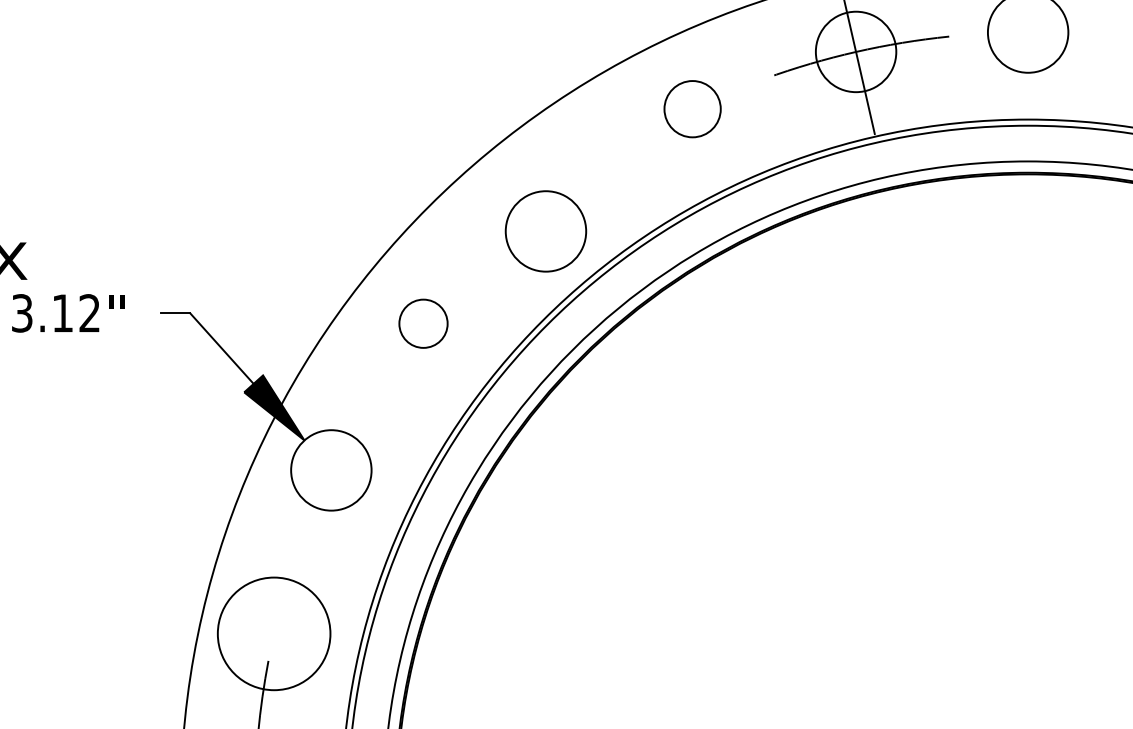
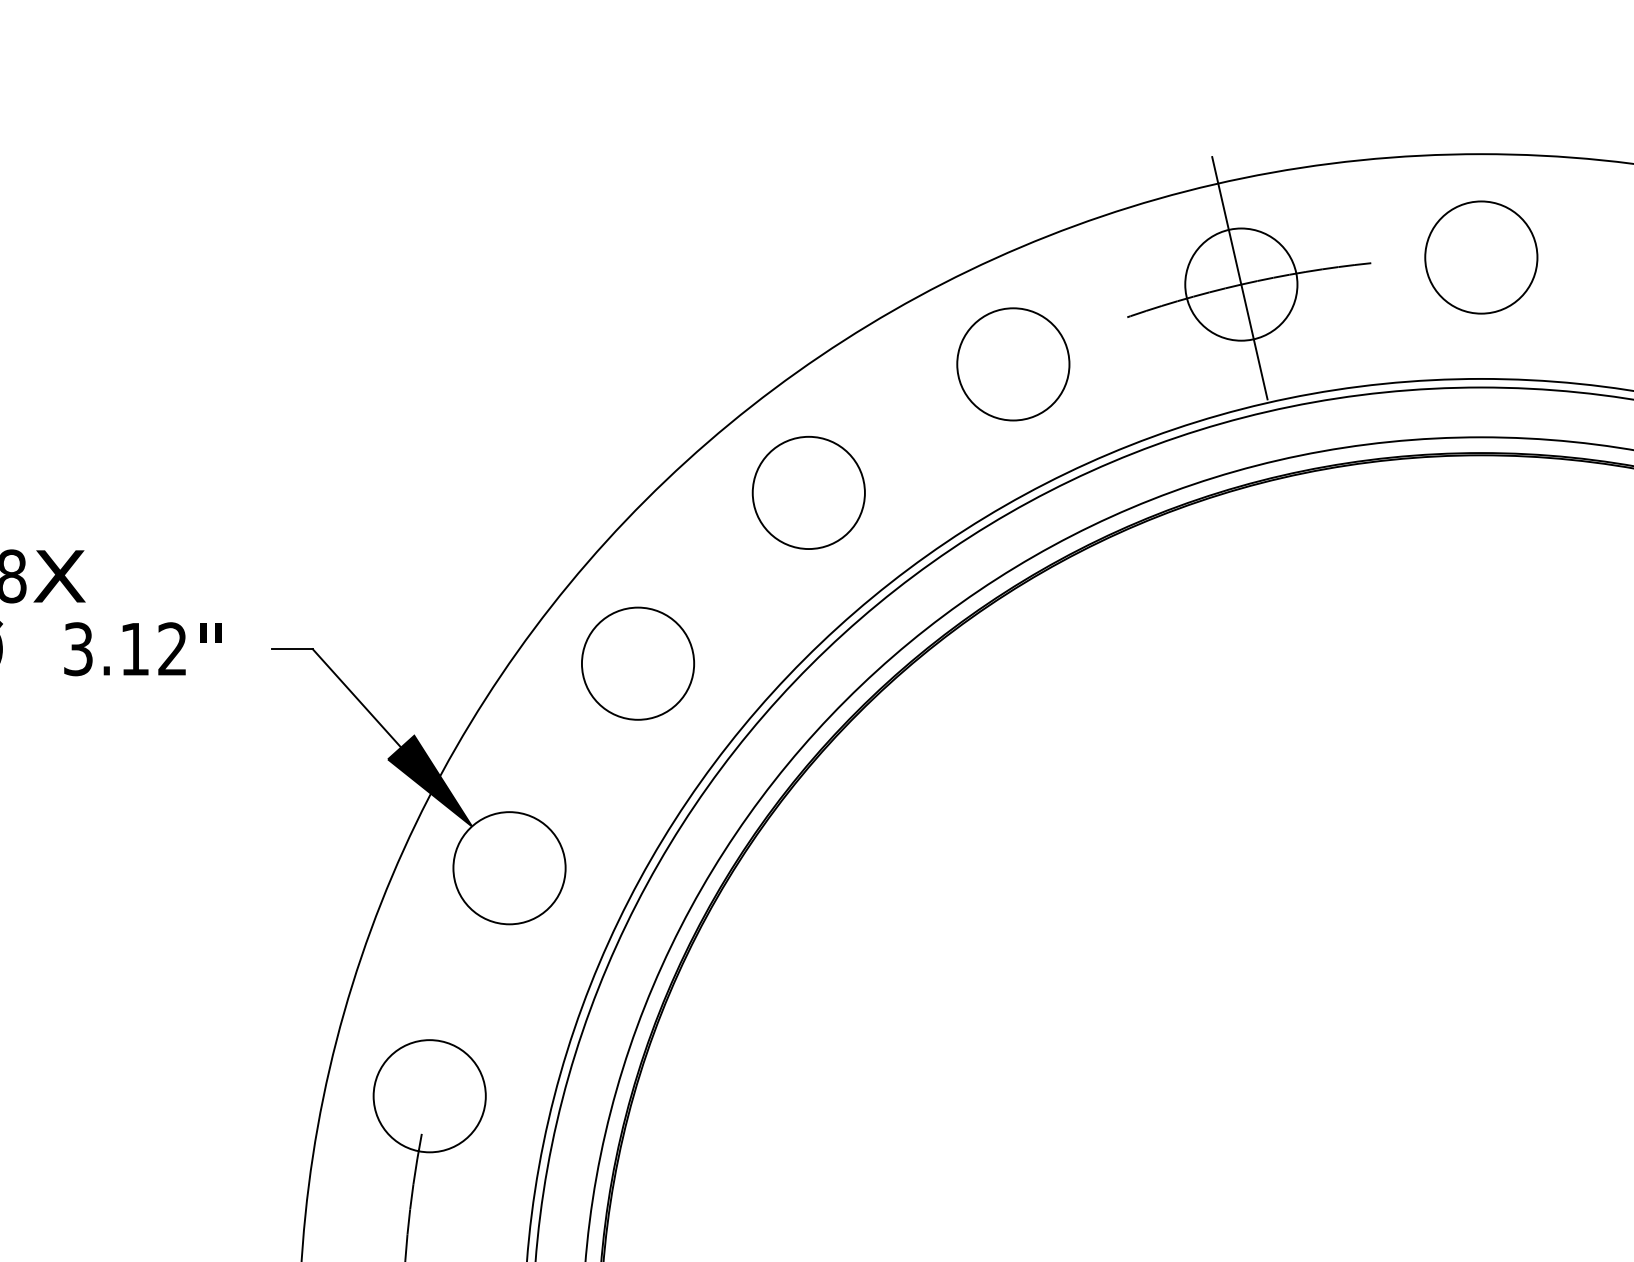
circle: (692, 109) -> (1013, 364), size x1.43
circle: (545, 231) -> (808, 492), moved
circle: (423, 323) -> (637, 663), size x1.67
circle: (273, 634) -> (429, 1096), size x0.71

